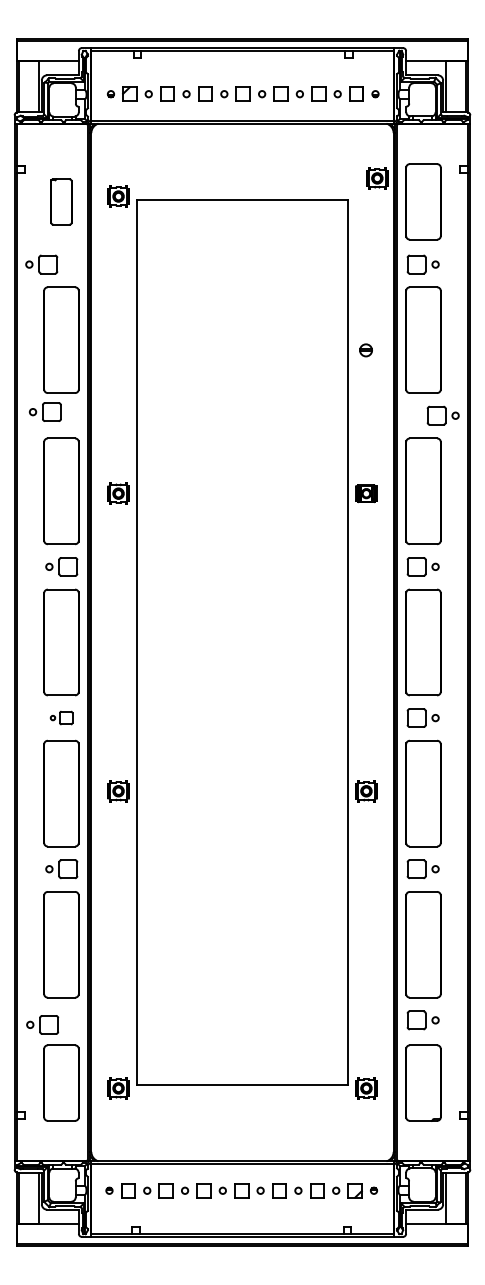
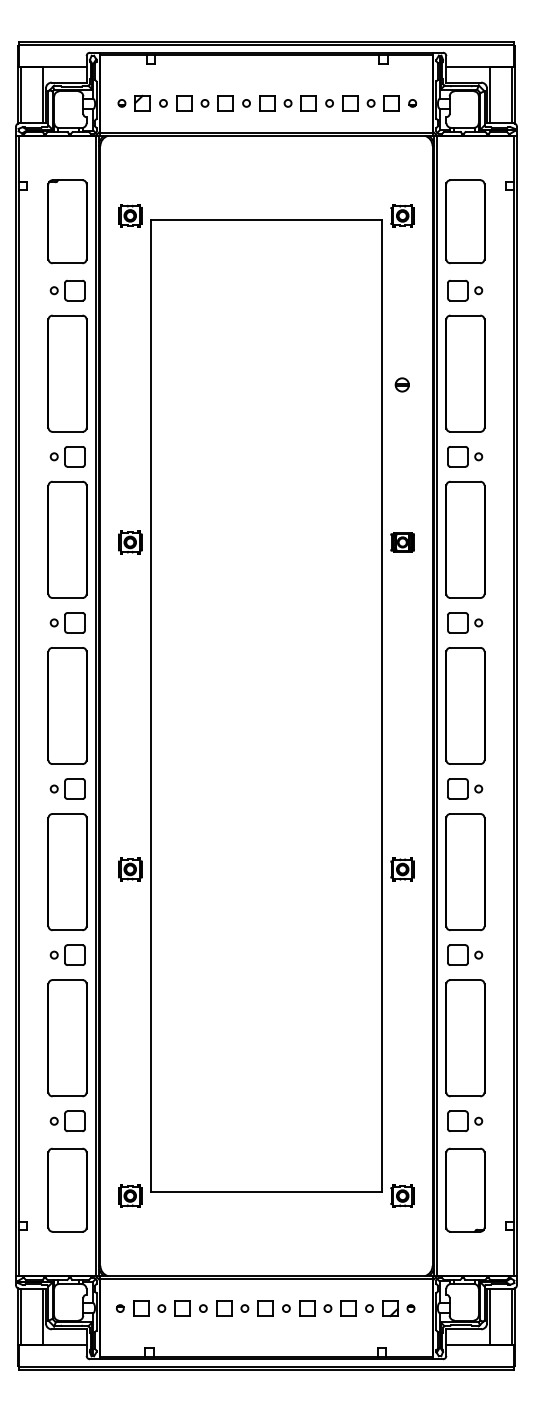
part: (377, 177) -> (402, 215), moved
part: (61, 201) -> (67, 221), size x1.67
part: (41, 264) -> (67, 290), moved
part: (45, 411) -> (67, 456), moved
part: (443, 415) -> (465, 456), moved
part: (61, 717) -> (67, 788), size x1.43
part: (42, 1024) -> (67, 1120), moved

